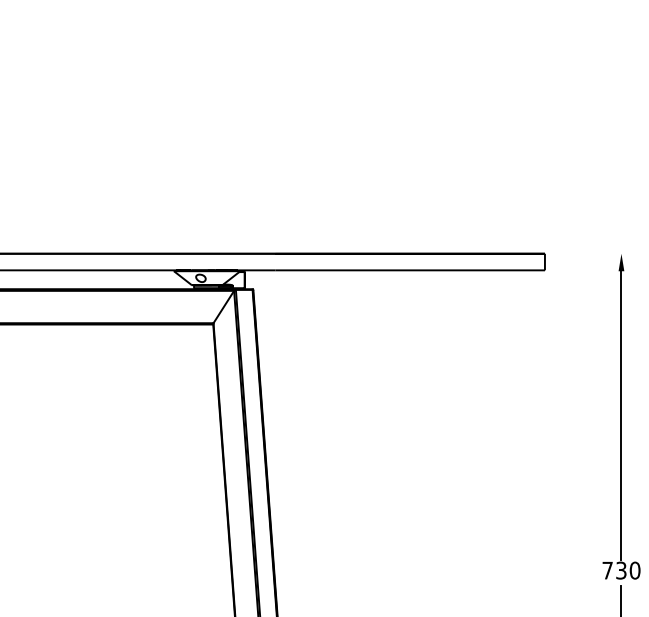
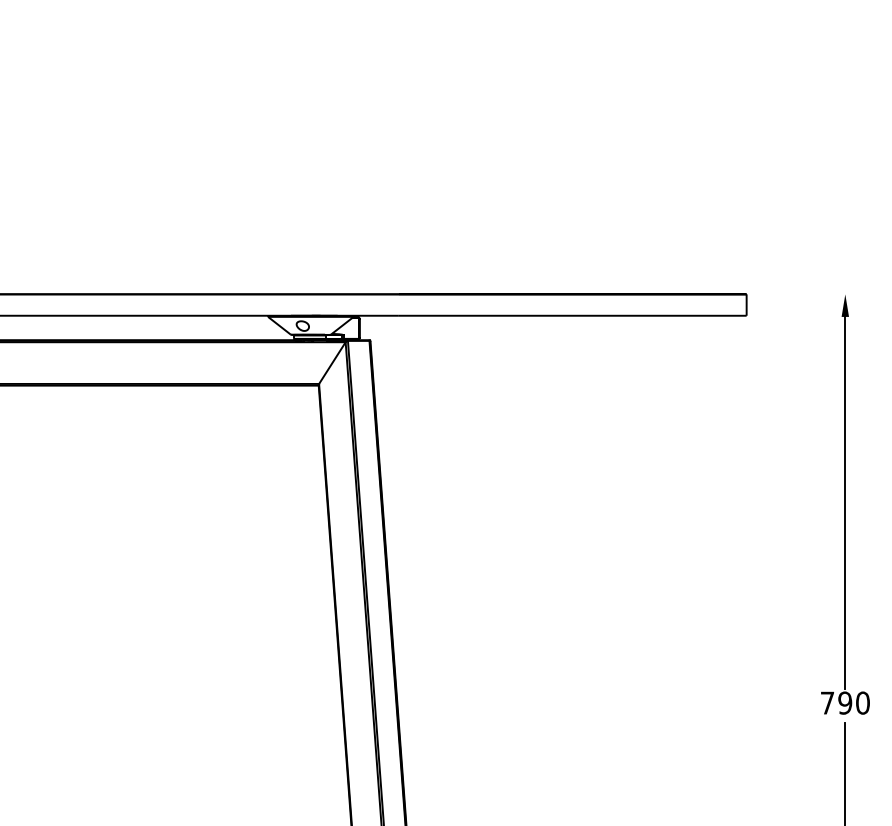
text: (621, 570) -> (845, 702), 730 -> 790

